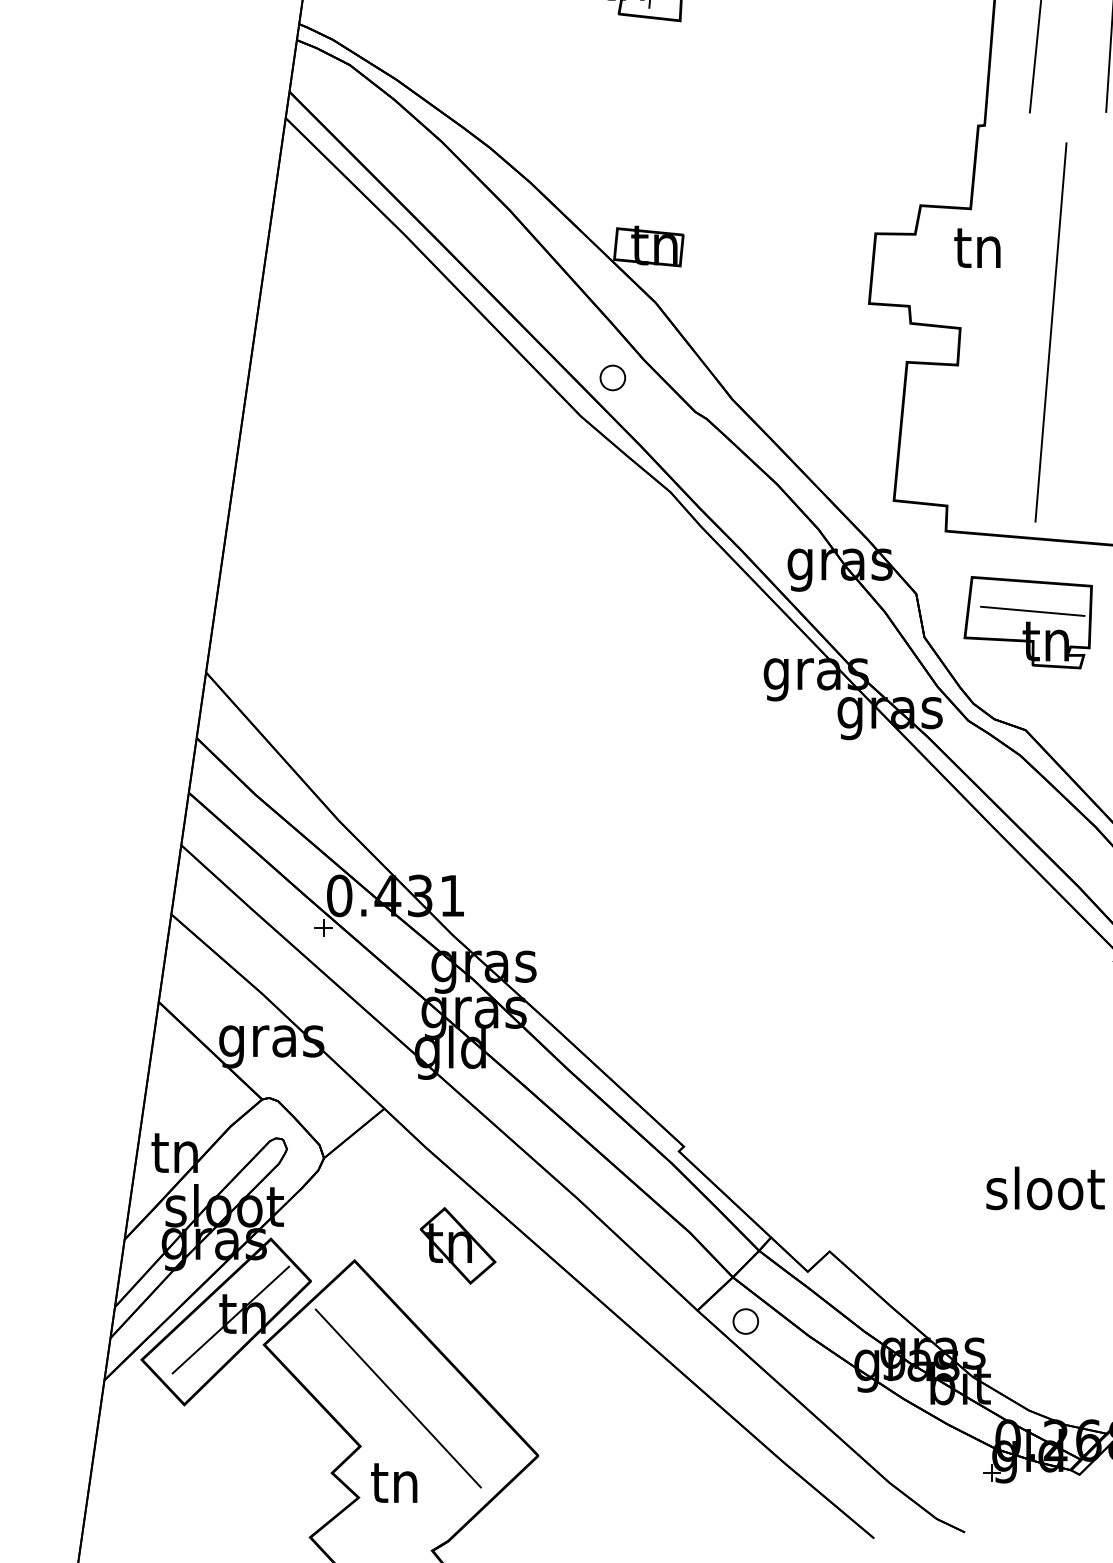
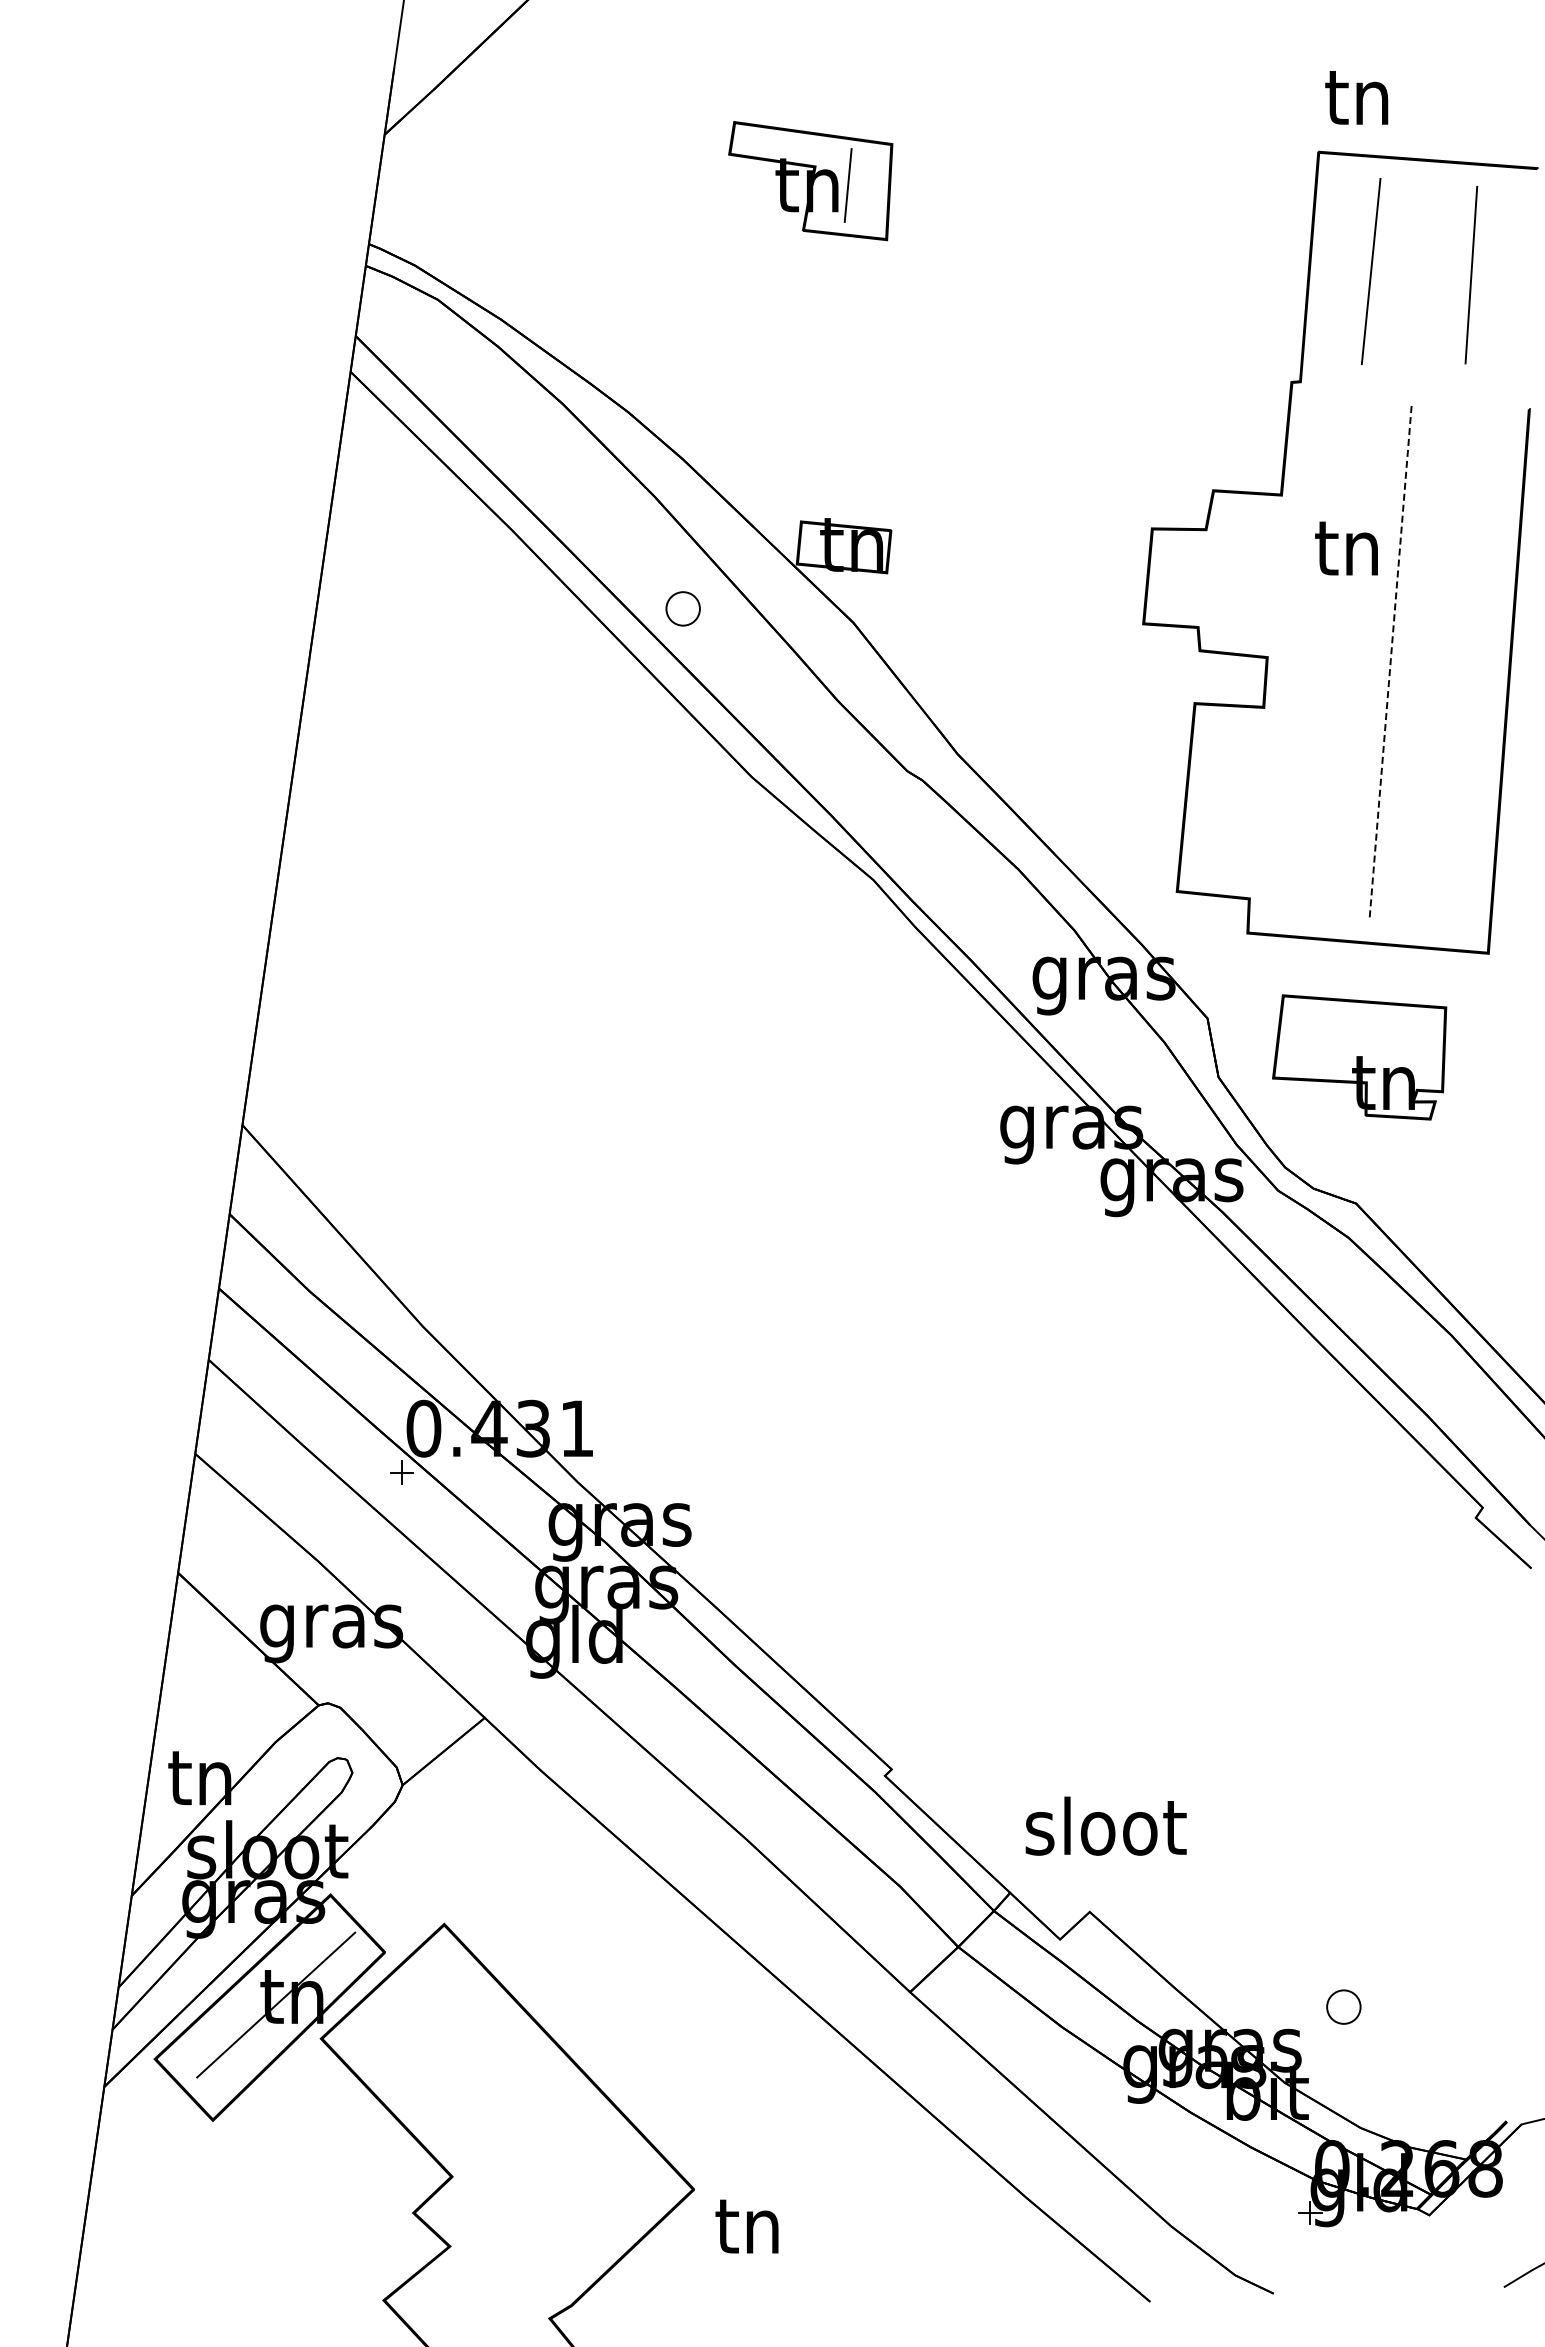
text: (977, 248) -> (1346, 548), moved
line: (1050, 332) -> (1390, 663), solid -> dashed
part: (612, 377) -> (682, 608), moved
line: (1032, 610) -> (1365, 1041), removed
text: (1045, 1187) -> (1105, 1825), moved
part: (457, 1245) -> (584, 1903), removed
part: (745, 1321) -> (1343, 2006), moved
line: (398, 1398) -> (503, 2111), removed
text: (393, 1482) -> (746, 2226), moved

